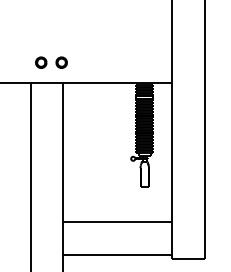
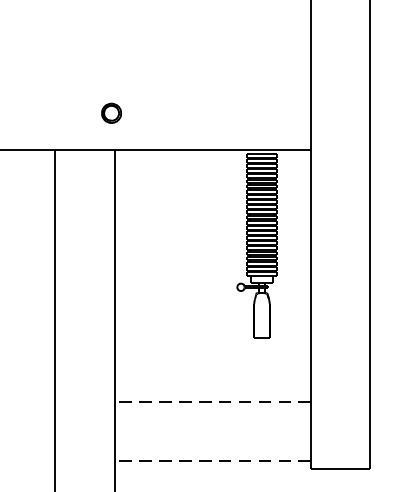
part: (41, 62) -> (75, 112), removed
line: (117, 222) -> (212, 402), solid -> dashed
line: (117, 254) -> (212, 460), solid -> dashed

